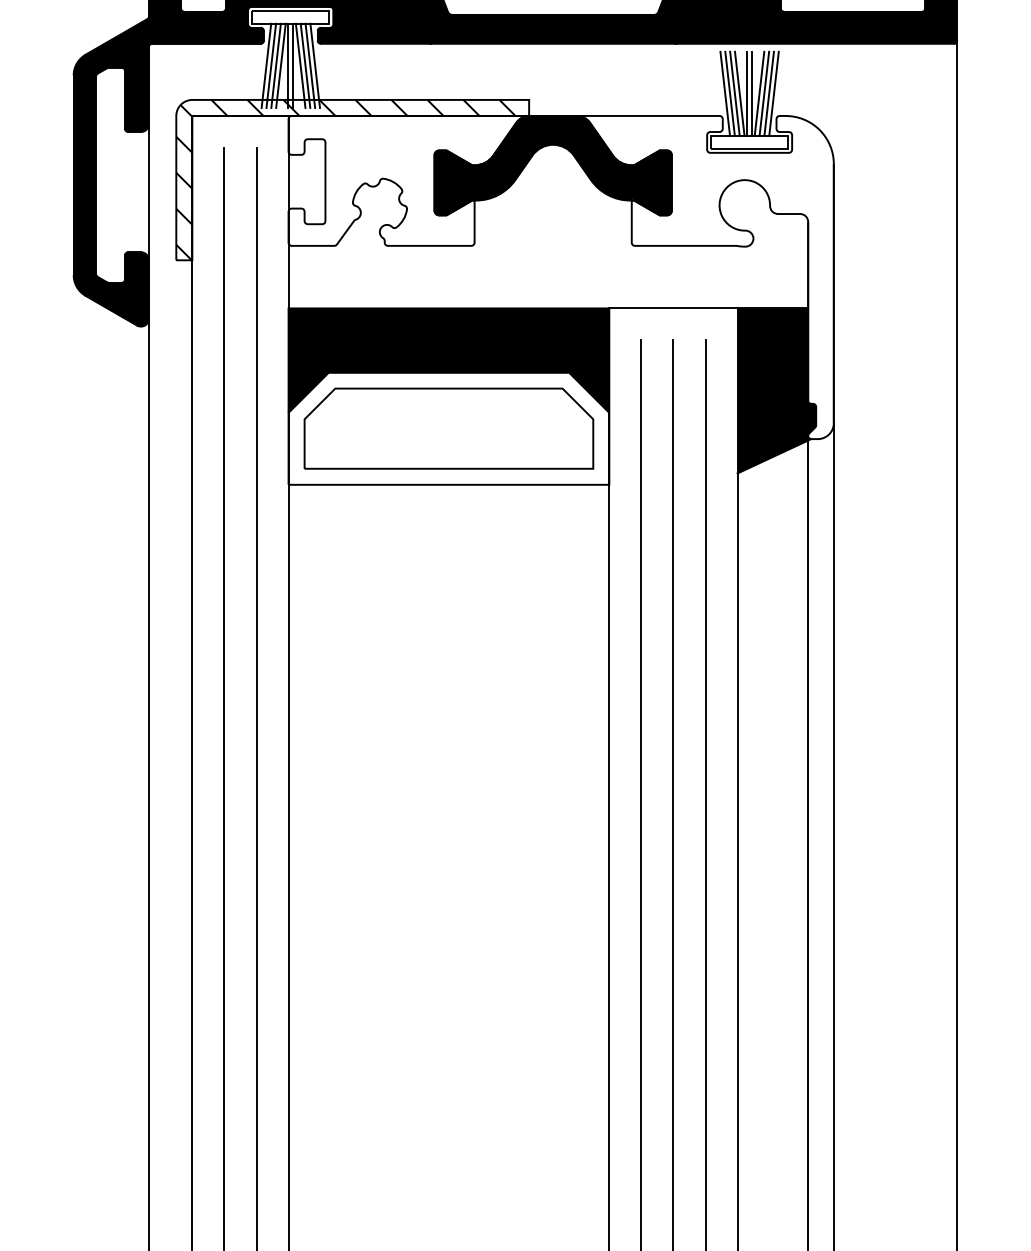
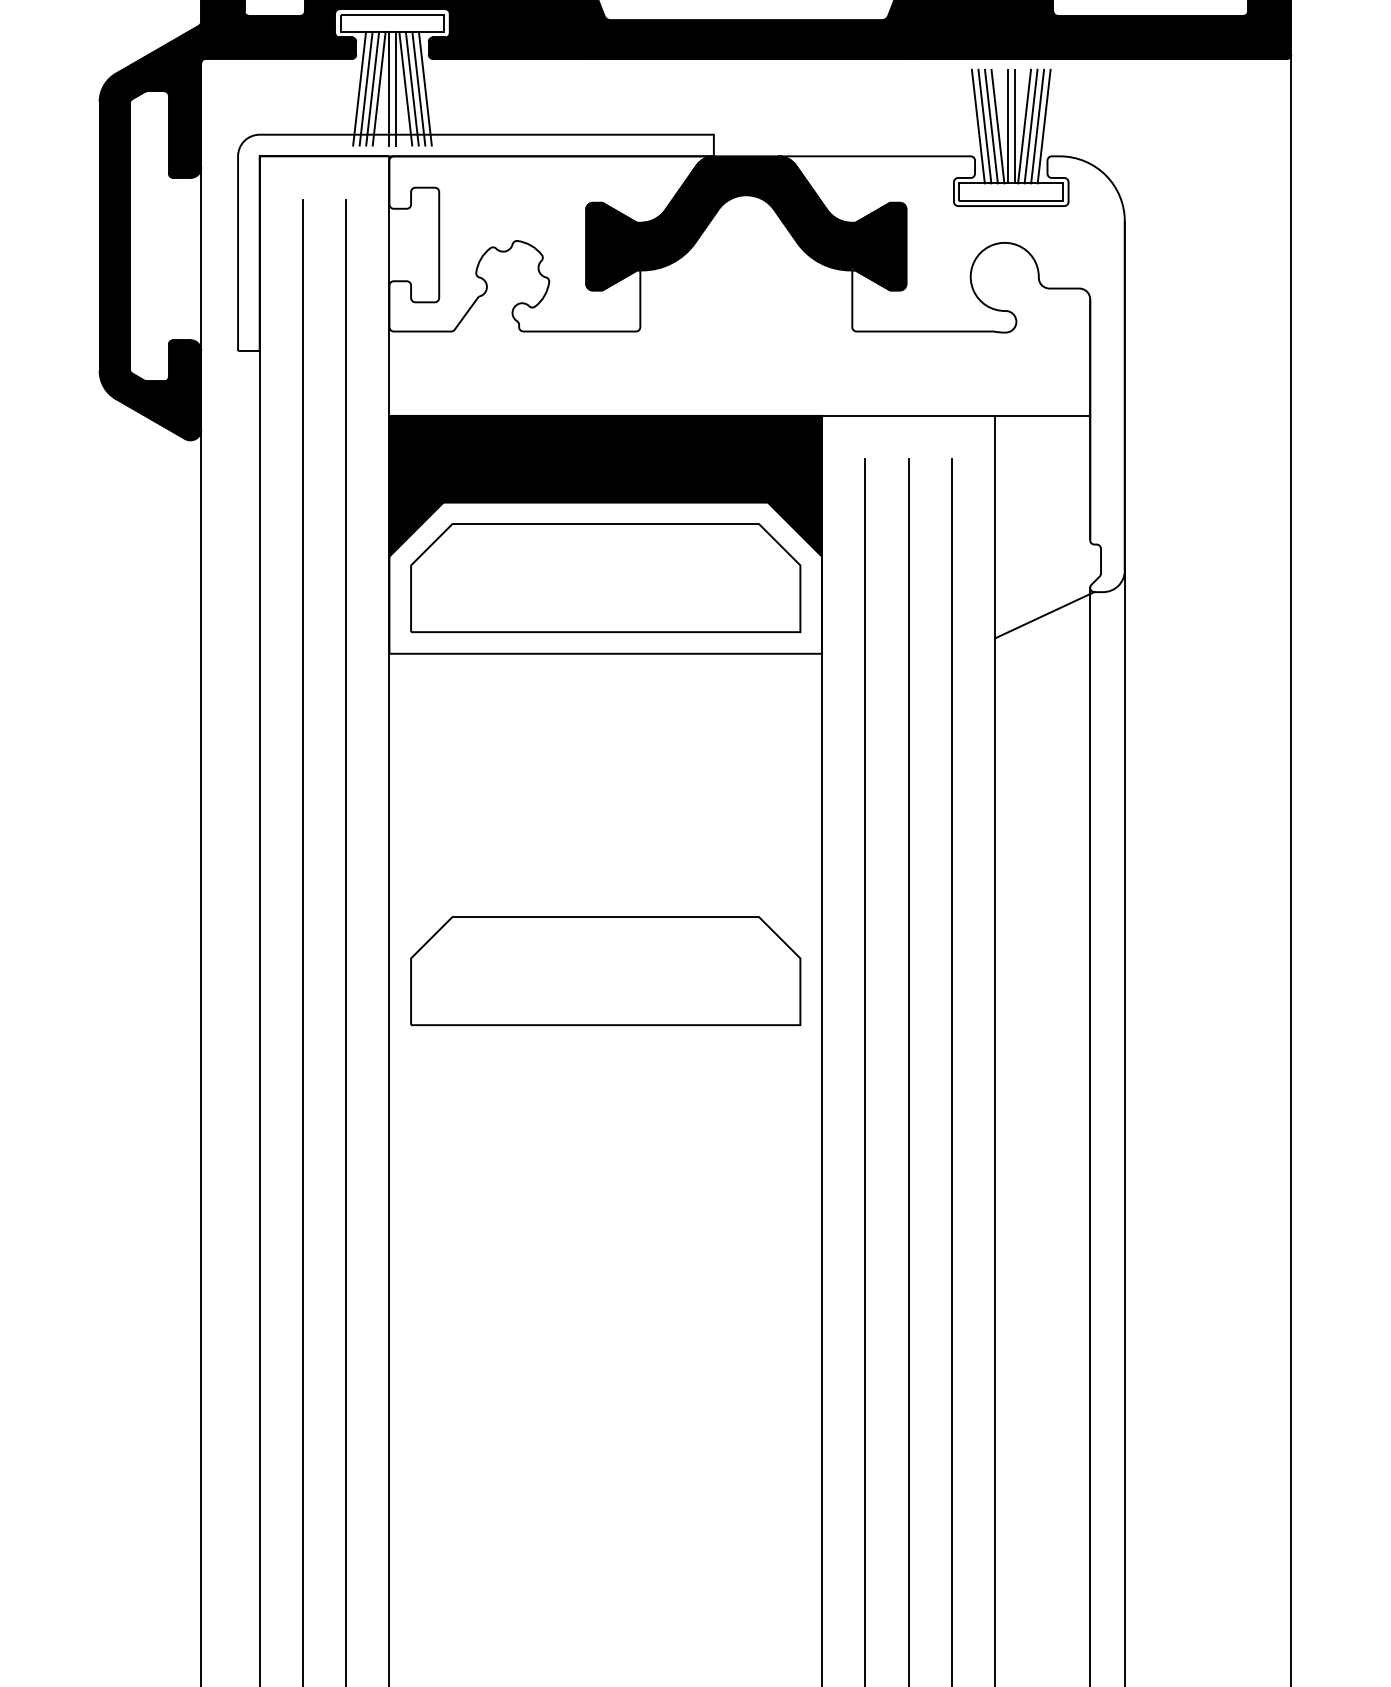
hatch: (345, 179) -> (466, 242), removed
fill: (777, 390) -> (1048, 526), removed
part: (448, 719) -> (605, 970), added

